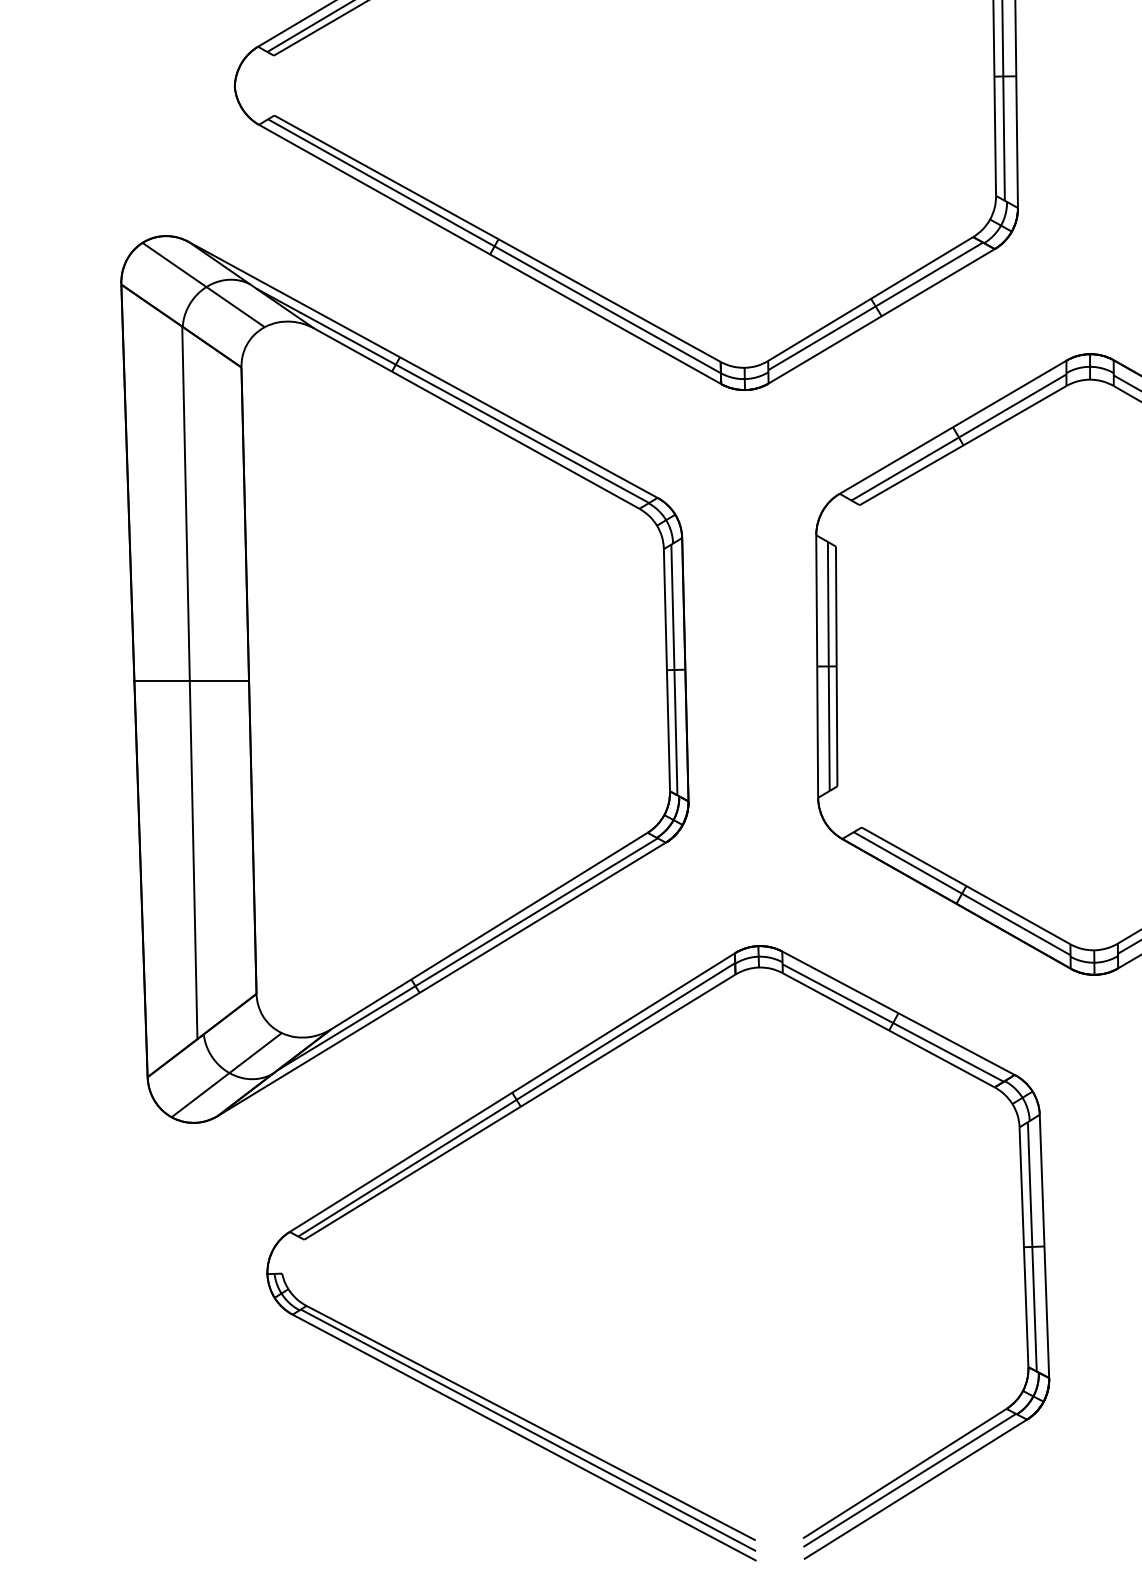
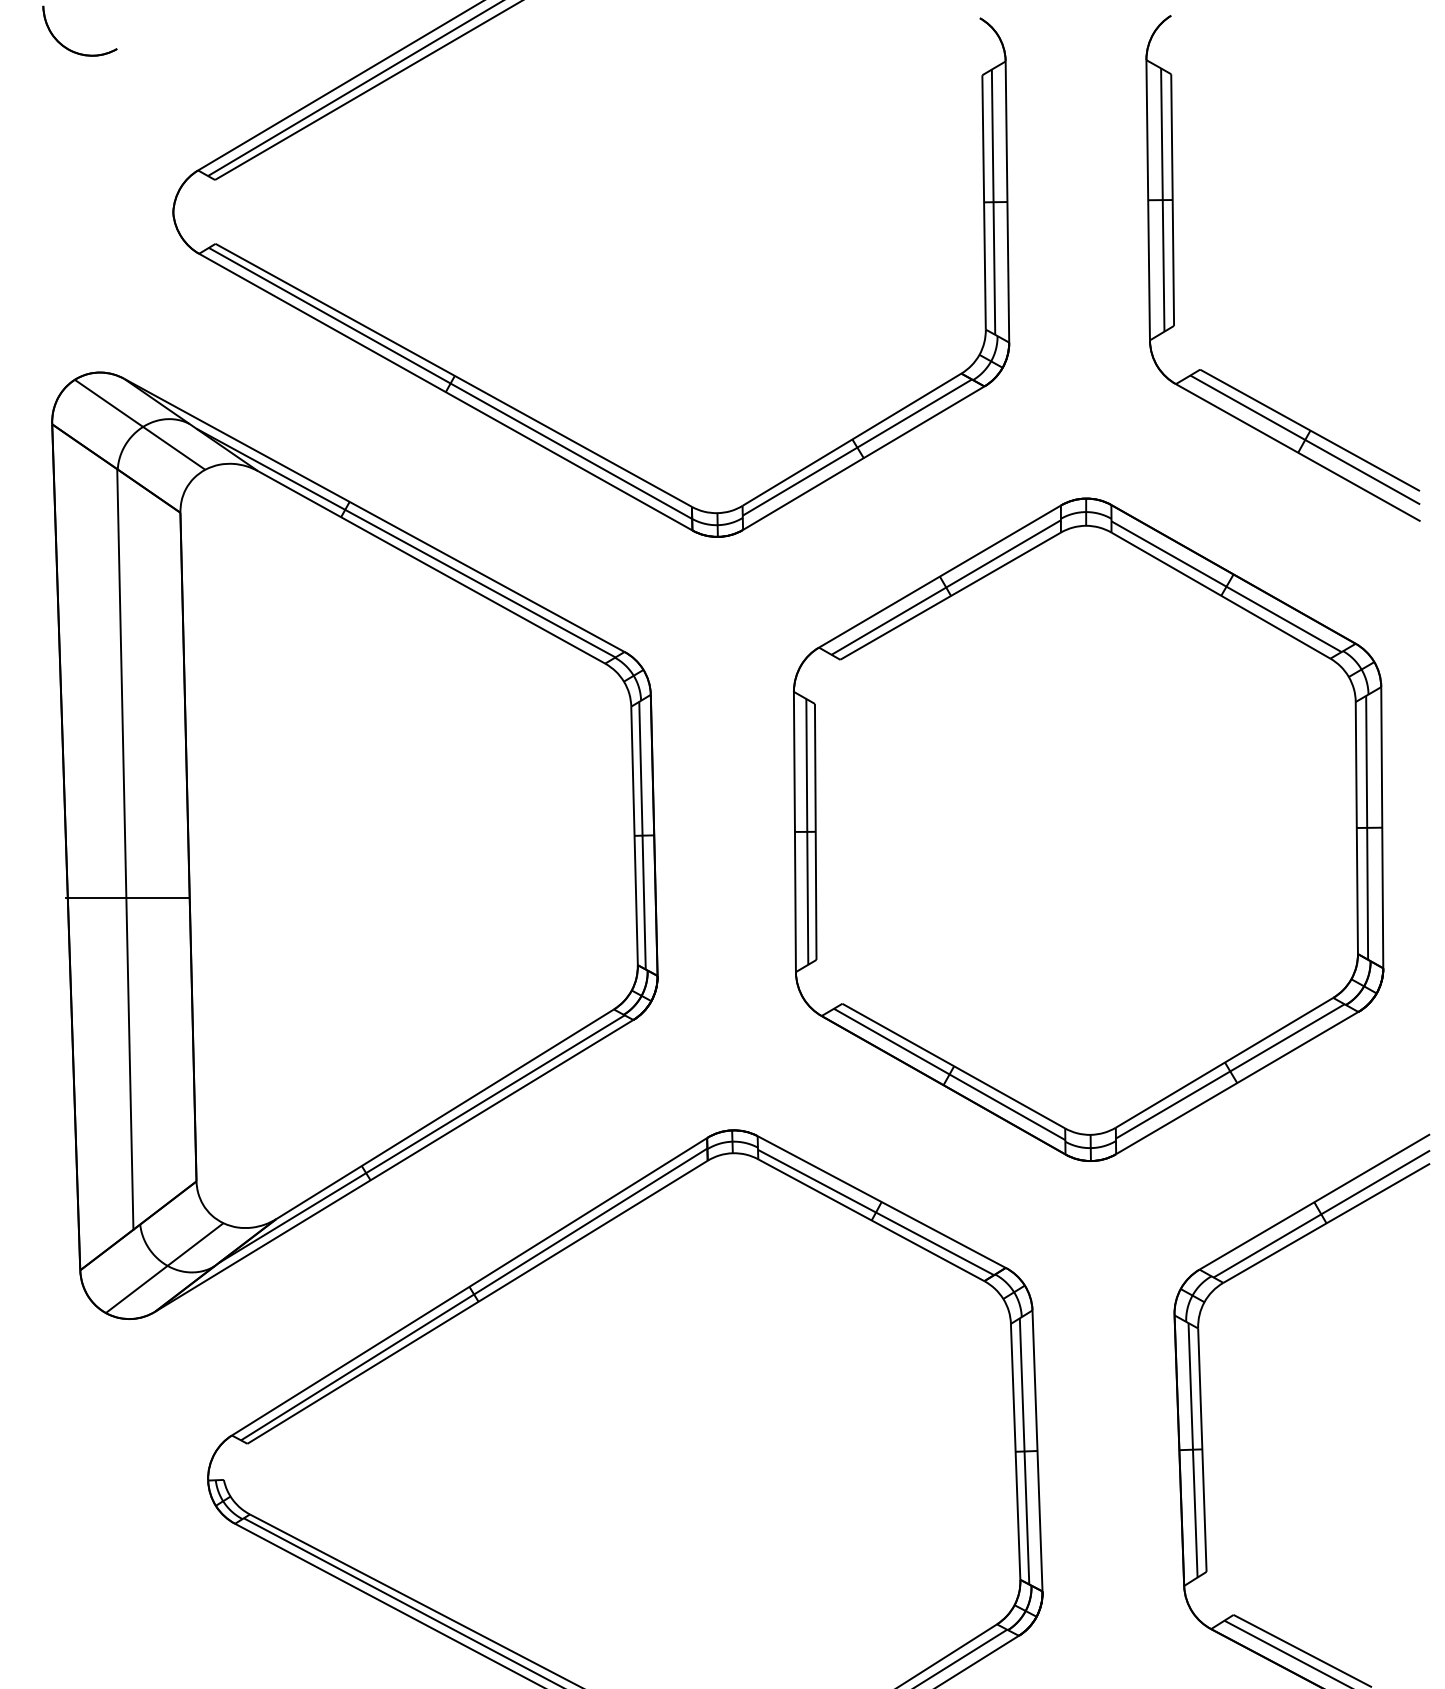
line: (191, 681) -> (127, 898), moved

